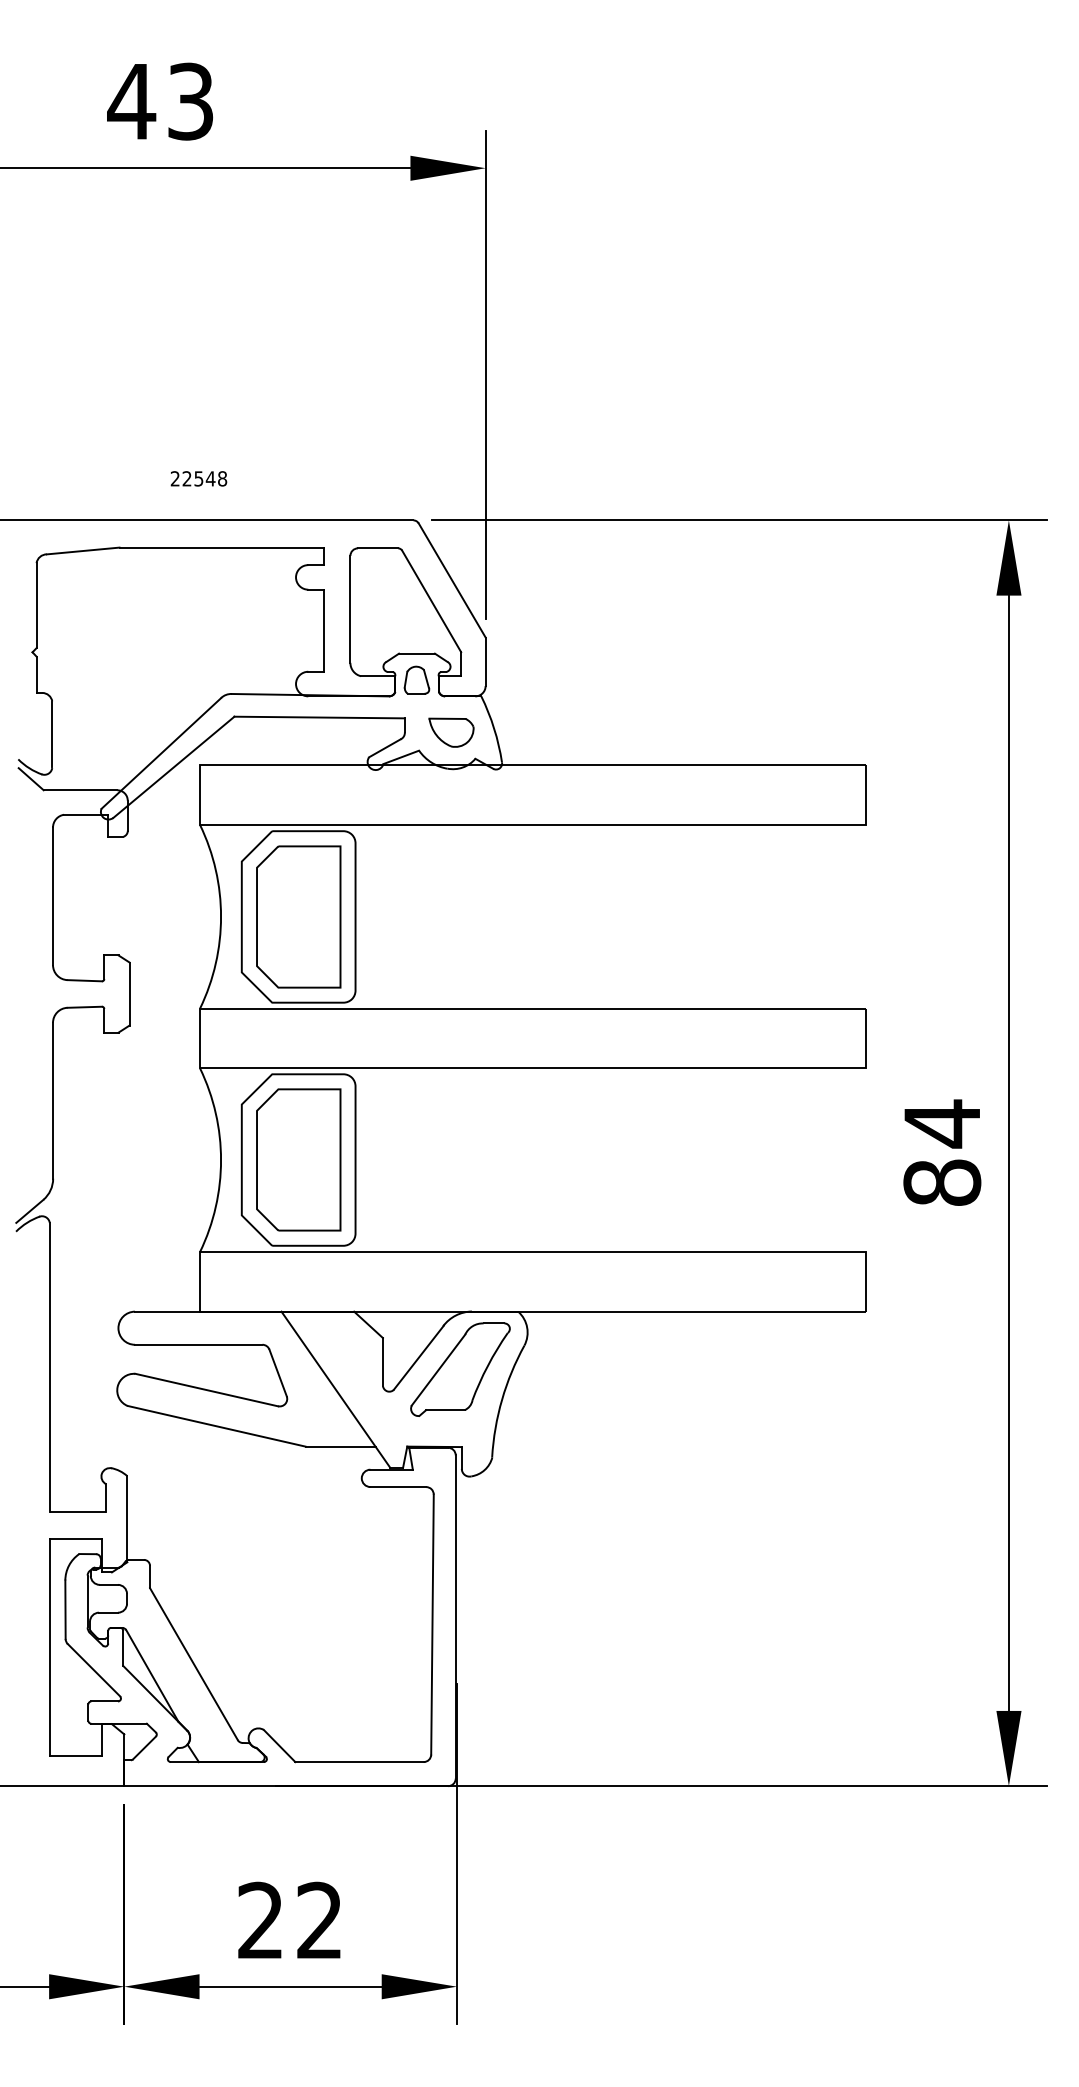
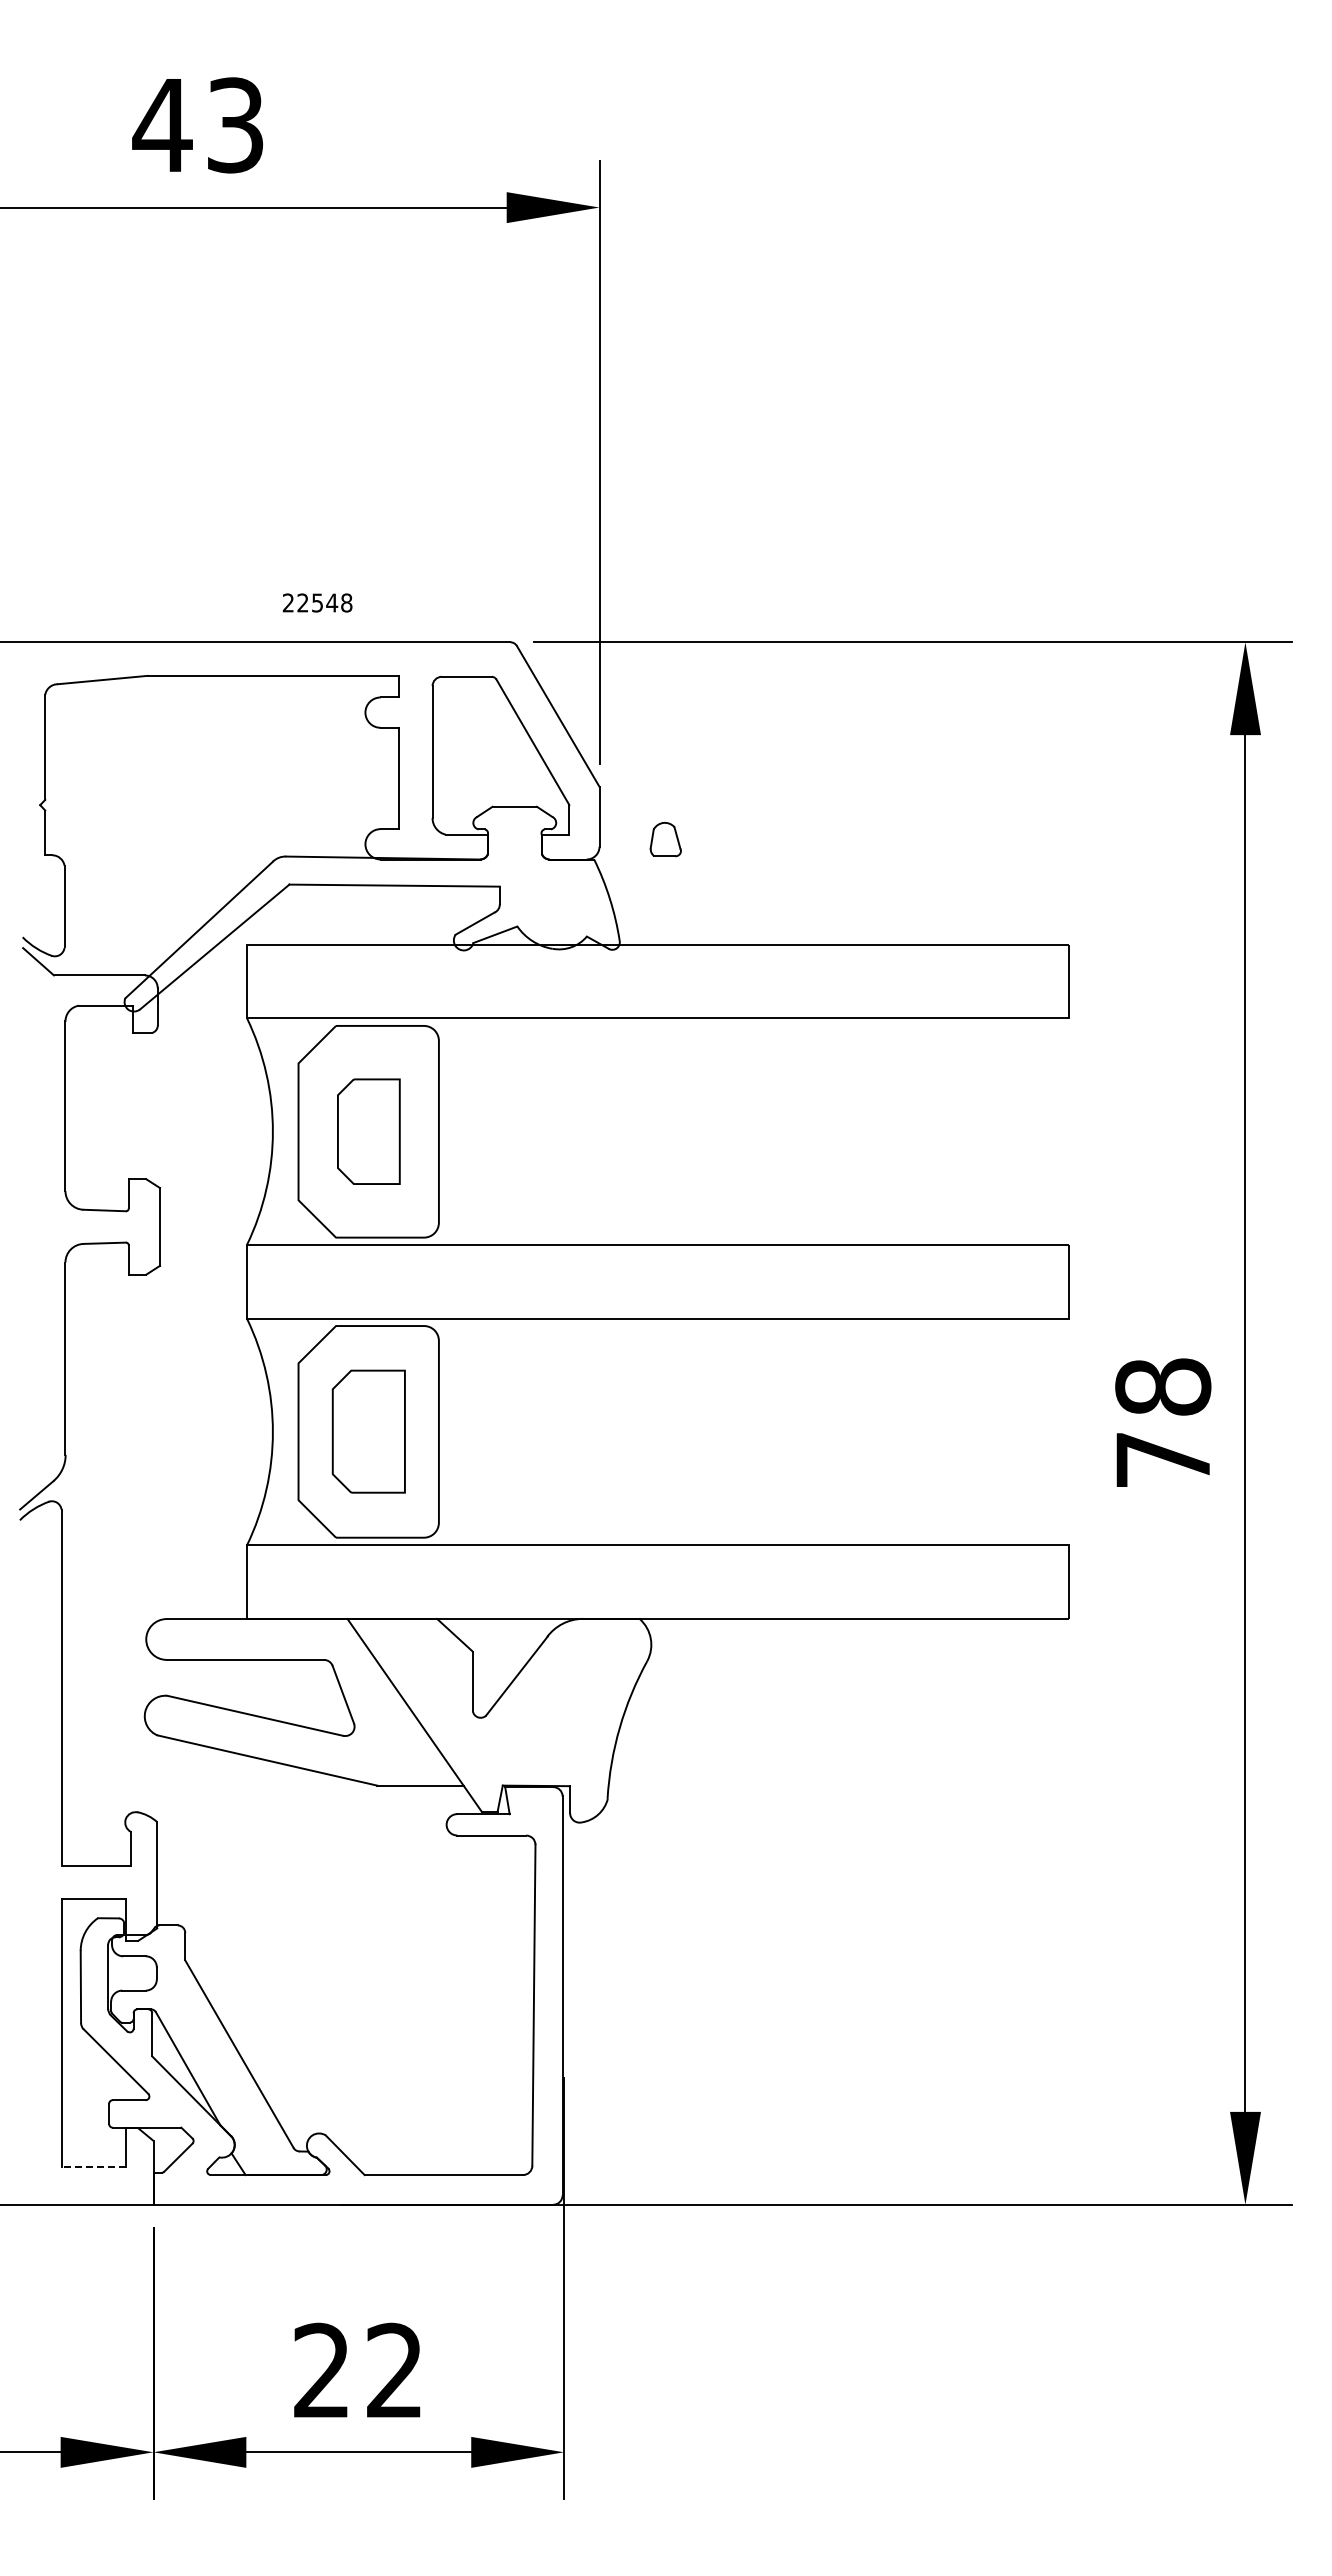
text: (198, 478) -> (317, 602), moved
part: (416, 680) -> (665, 839), moved
part: (451, 732) -> (557, 904), removed
part: (298, 916) -> (368, 1131), size x0.6
text: (942, 1152) -> (1163, 1422), 84 -> 78
part: (298, 1159) -> (368, 1431), size x0.7
part: (460, 1369) -> (568, 1690), removed
line: (75, 1755) -> (93, 2167), solid -> dashed

